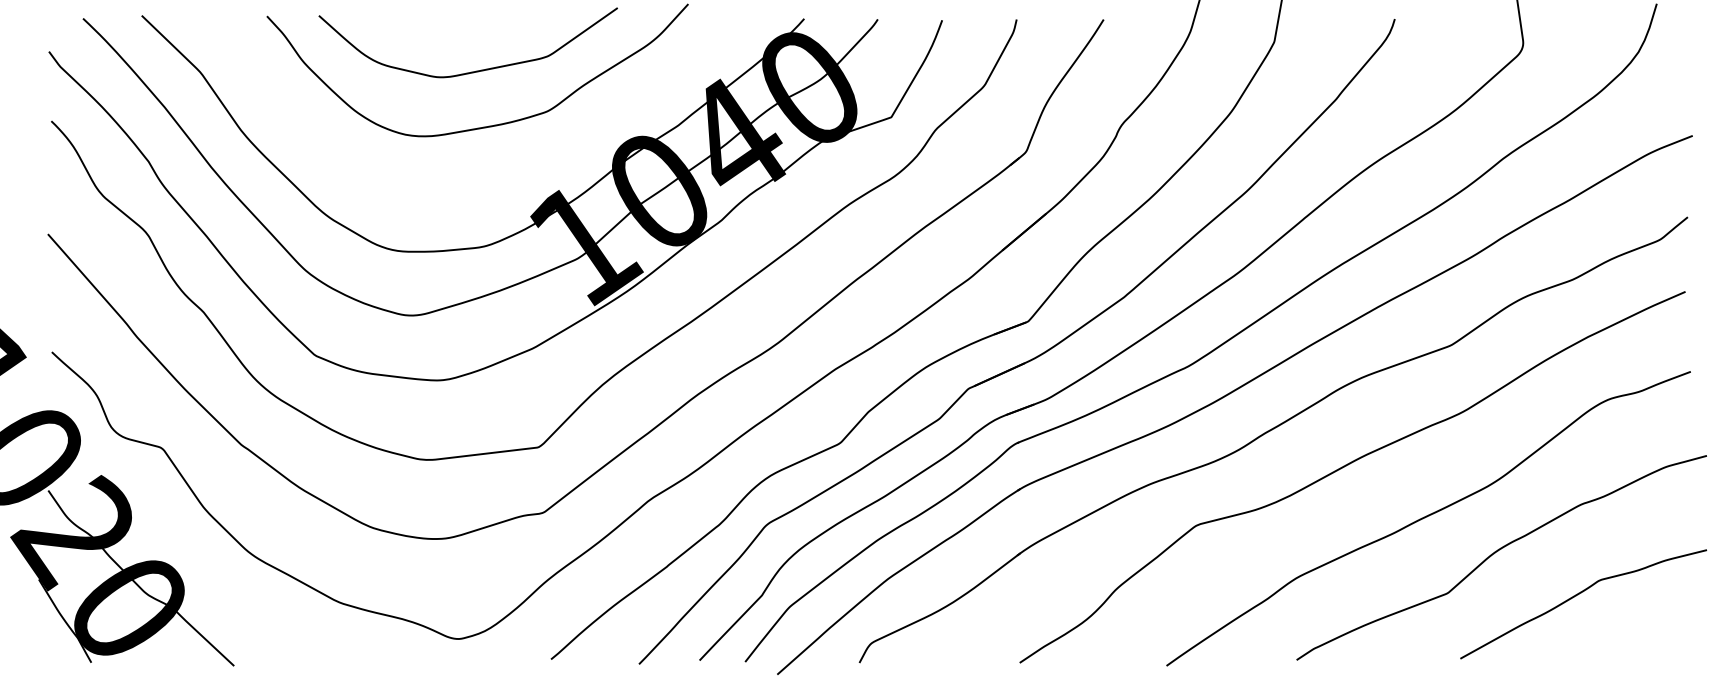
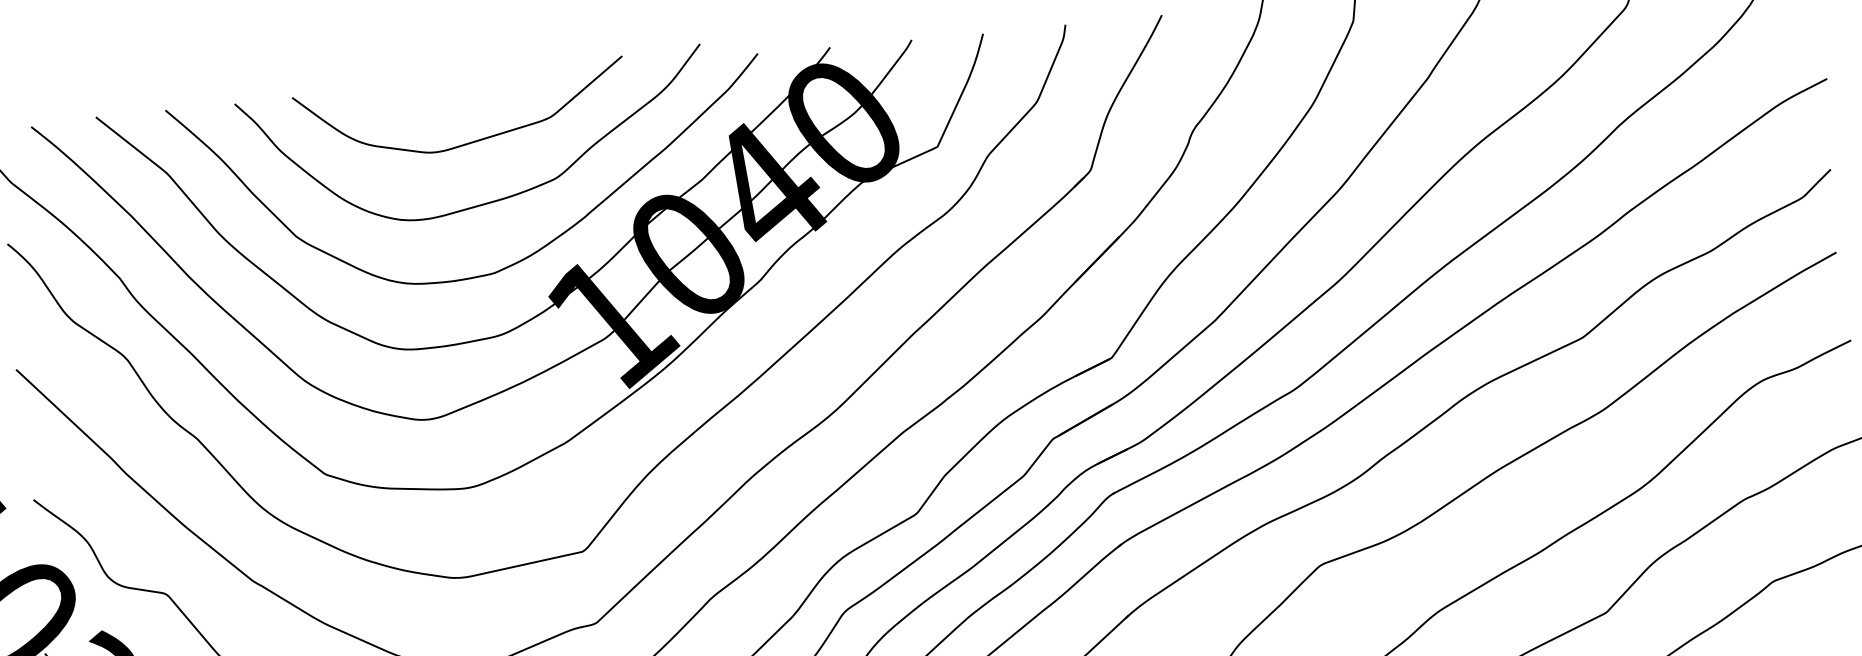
curve: (498, 184) -> (509, 264), added

